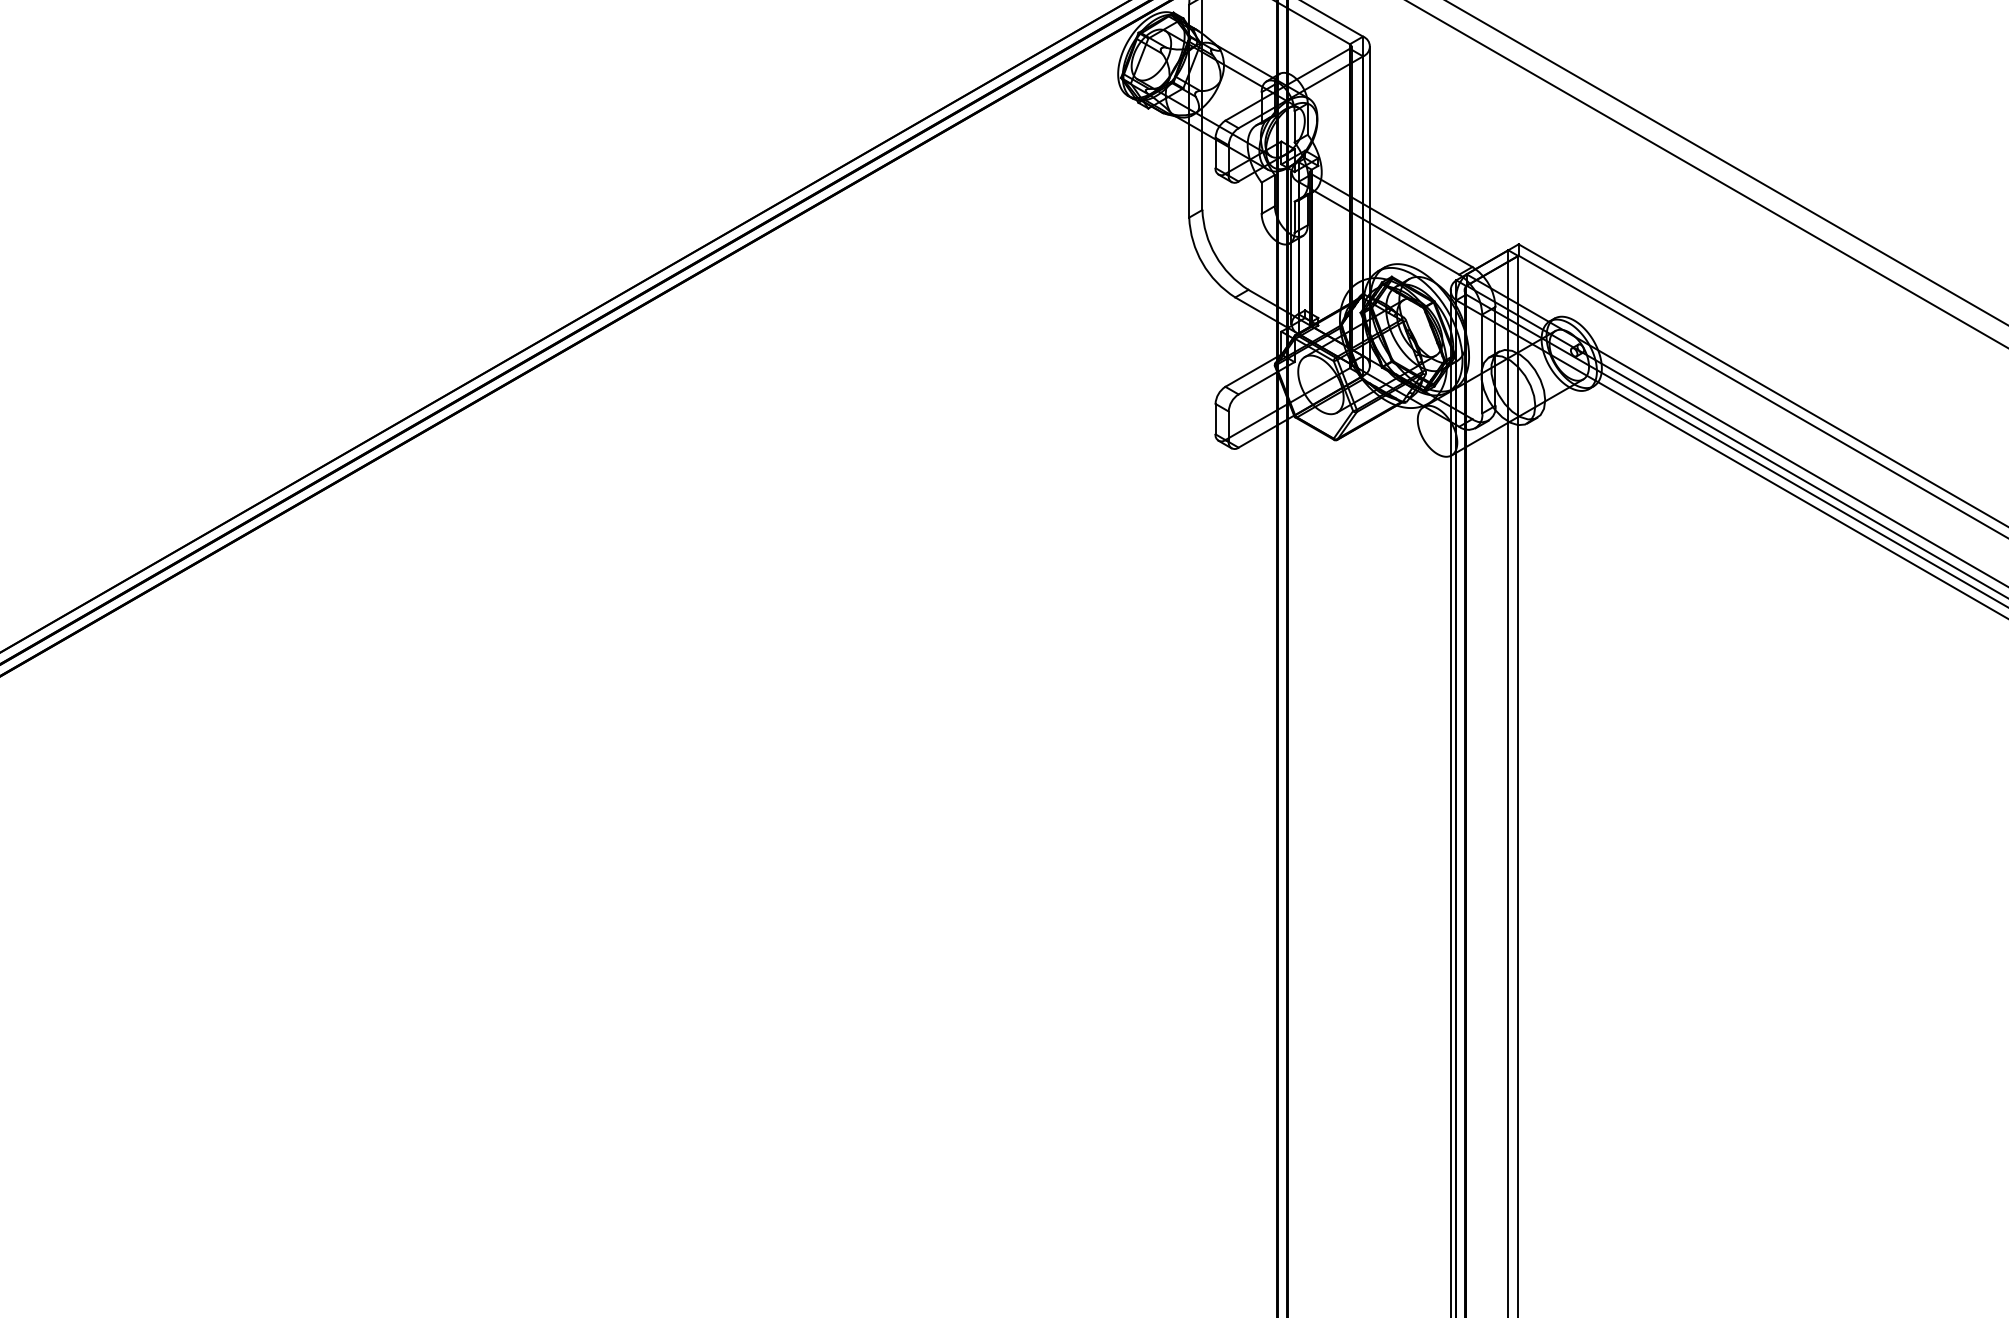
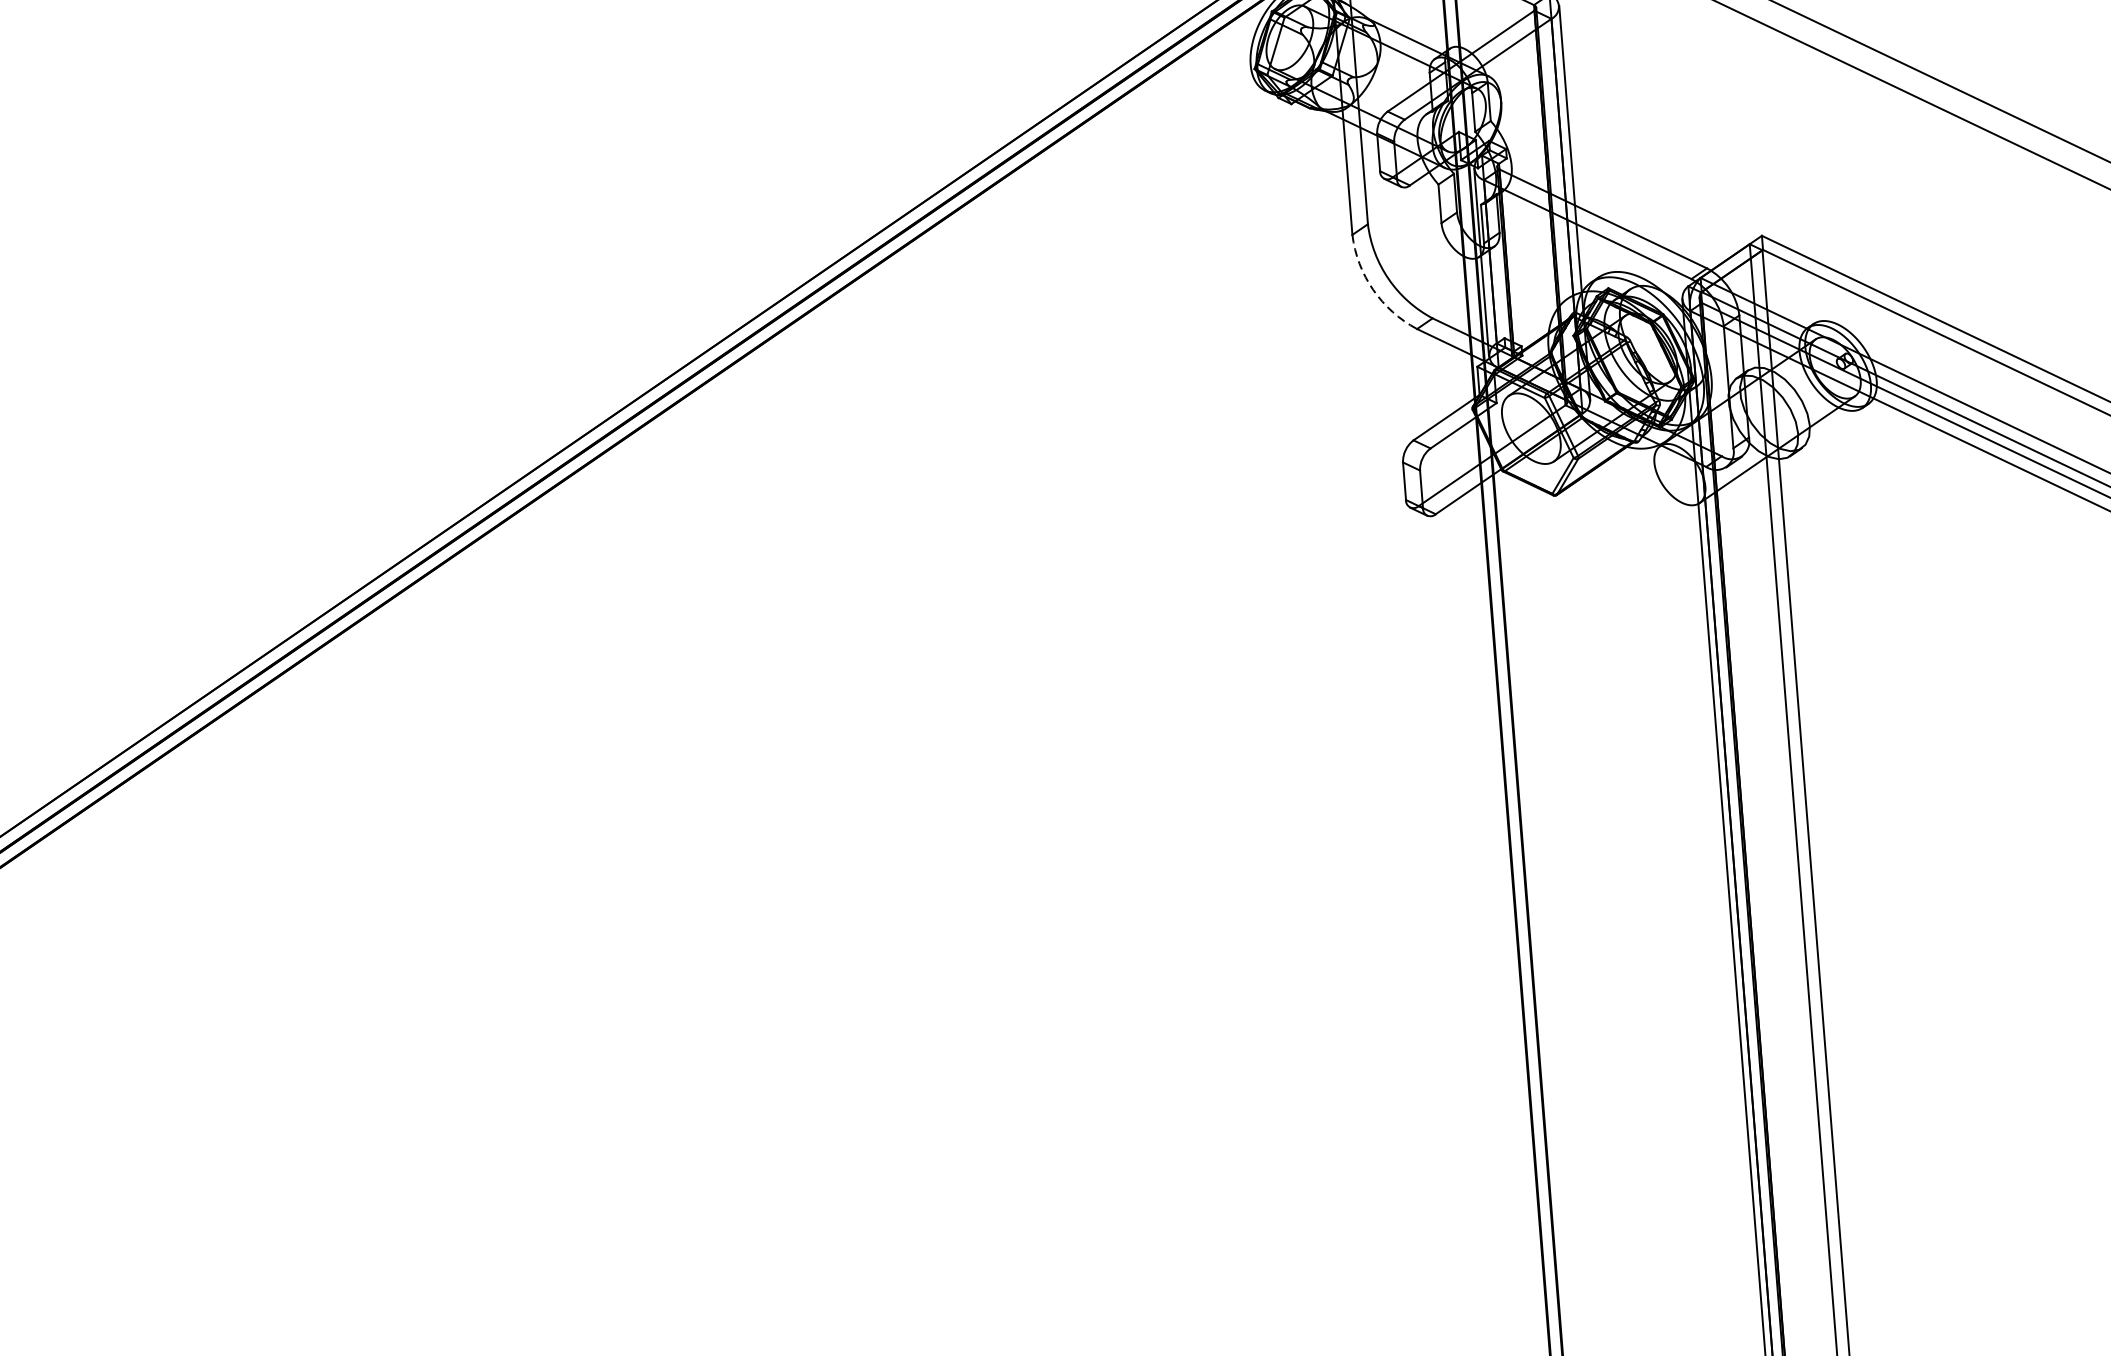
arc: (1202, 263) -> (1373, 290), solid -> dashed

